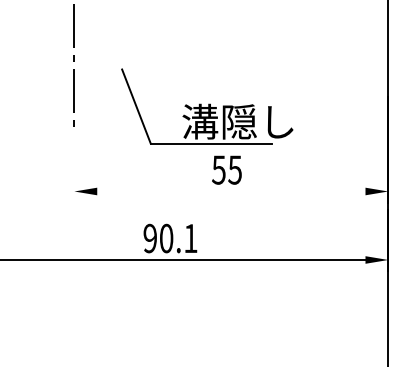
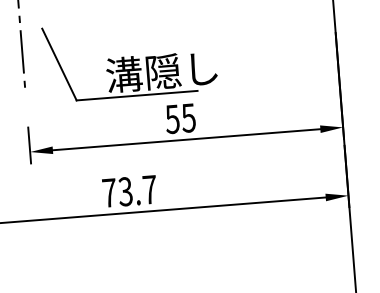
part: (207, 106) -> (130, 58), moved
line: (74, 184) -> (29, 145), added
line: (231, 191) -> (186, 139), added
text: (170, 238) -> (129, 191), 90.1 -> 73.7

